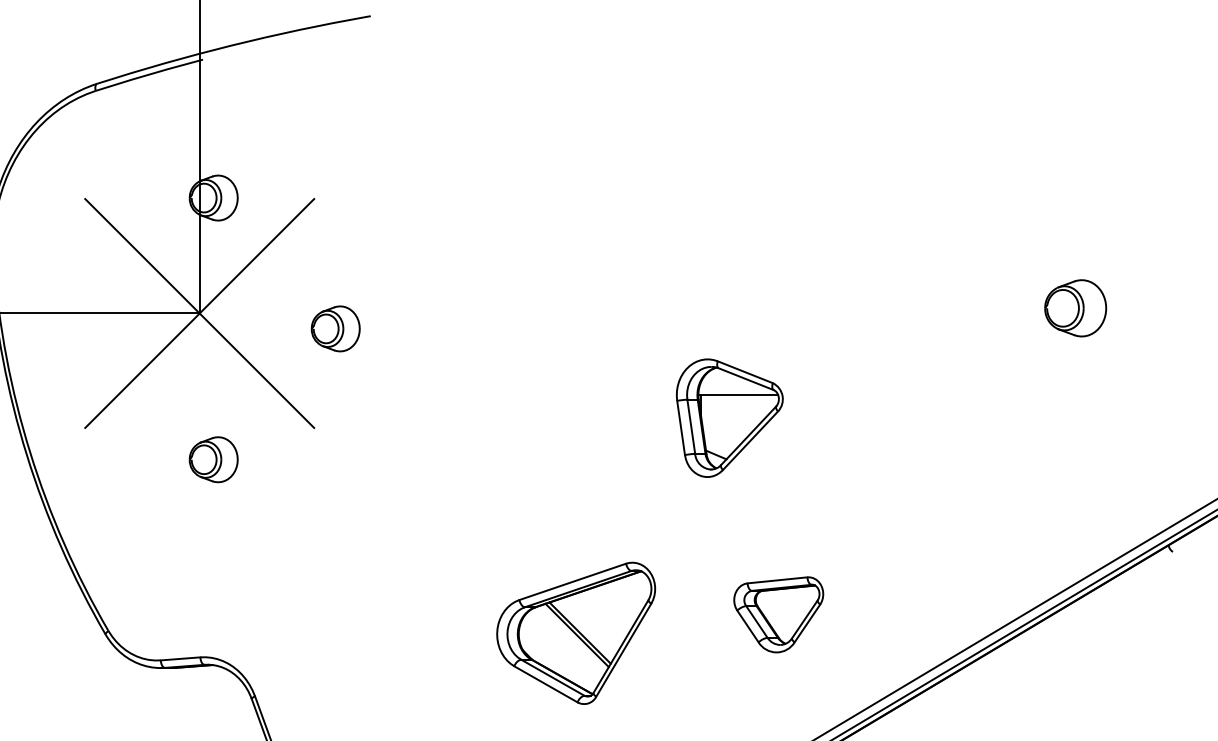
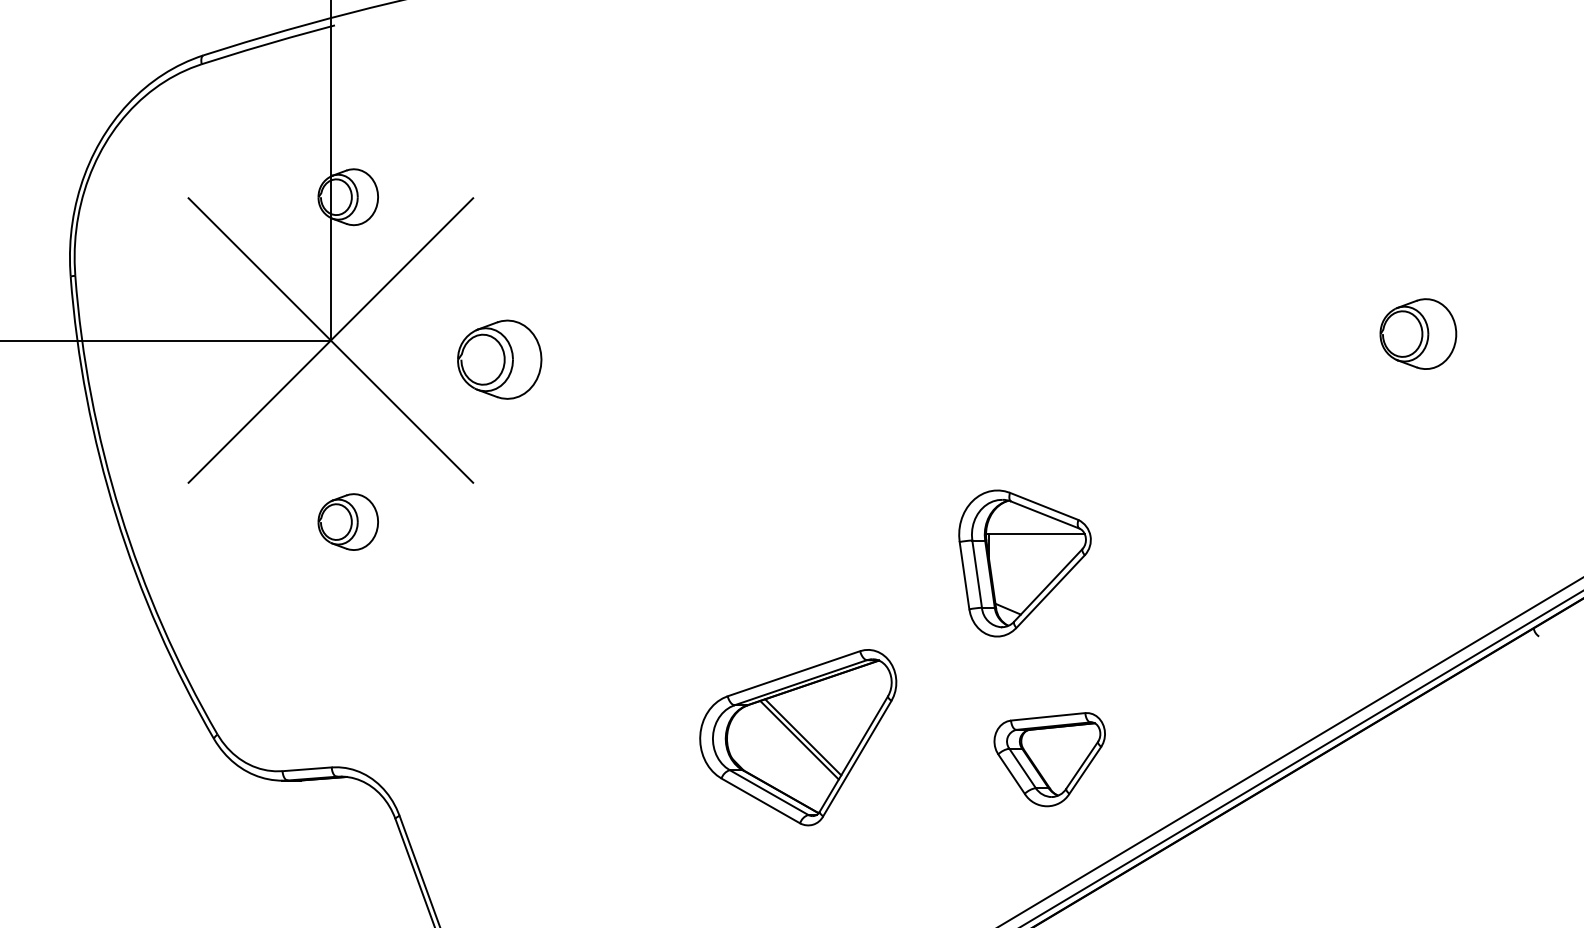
part: (335, 328) -> (499, 359), size x1.4
part: (729, 418) -> (1024, 563), moved
part: (778, 614) -> (1049, 759), moved

